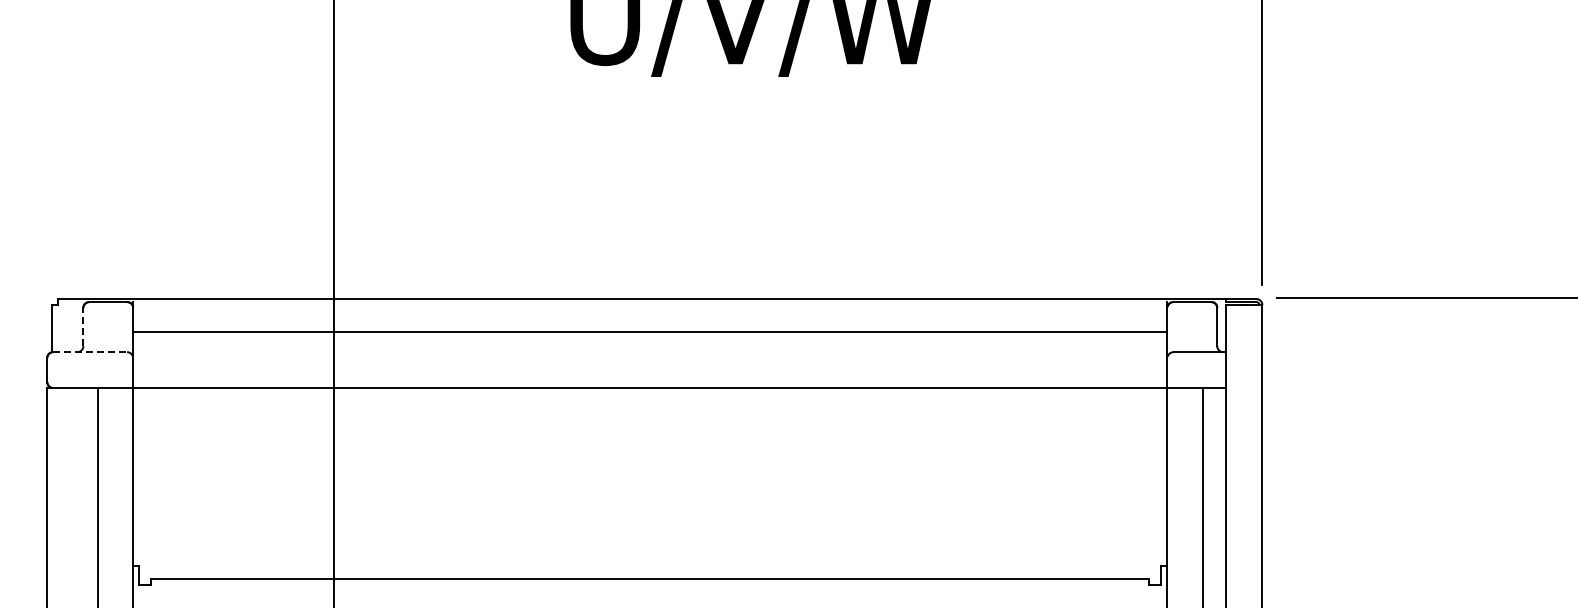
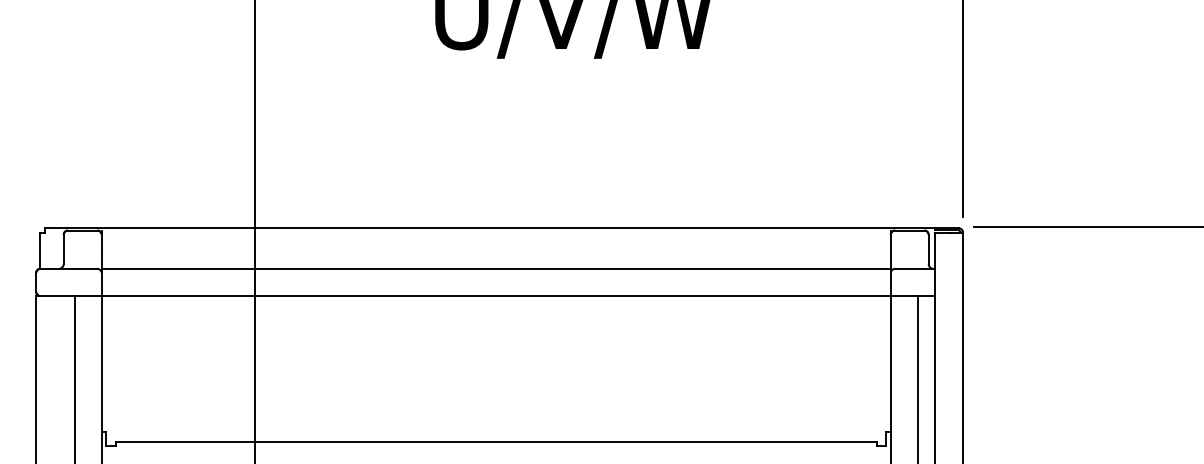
line: (83, 326) -> (63, 249), dashed -> solid
line: (650, 332) -> (496, 269), moved
line: (90, 352) -> (69, 269), dashed -> solid

